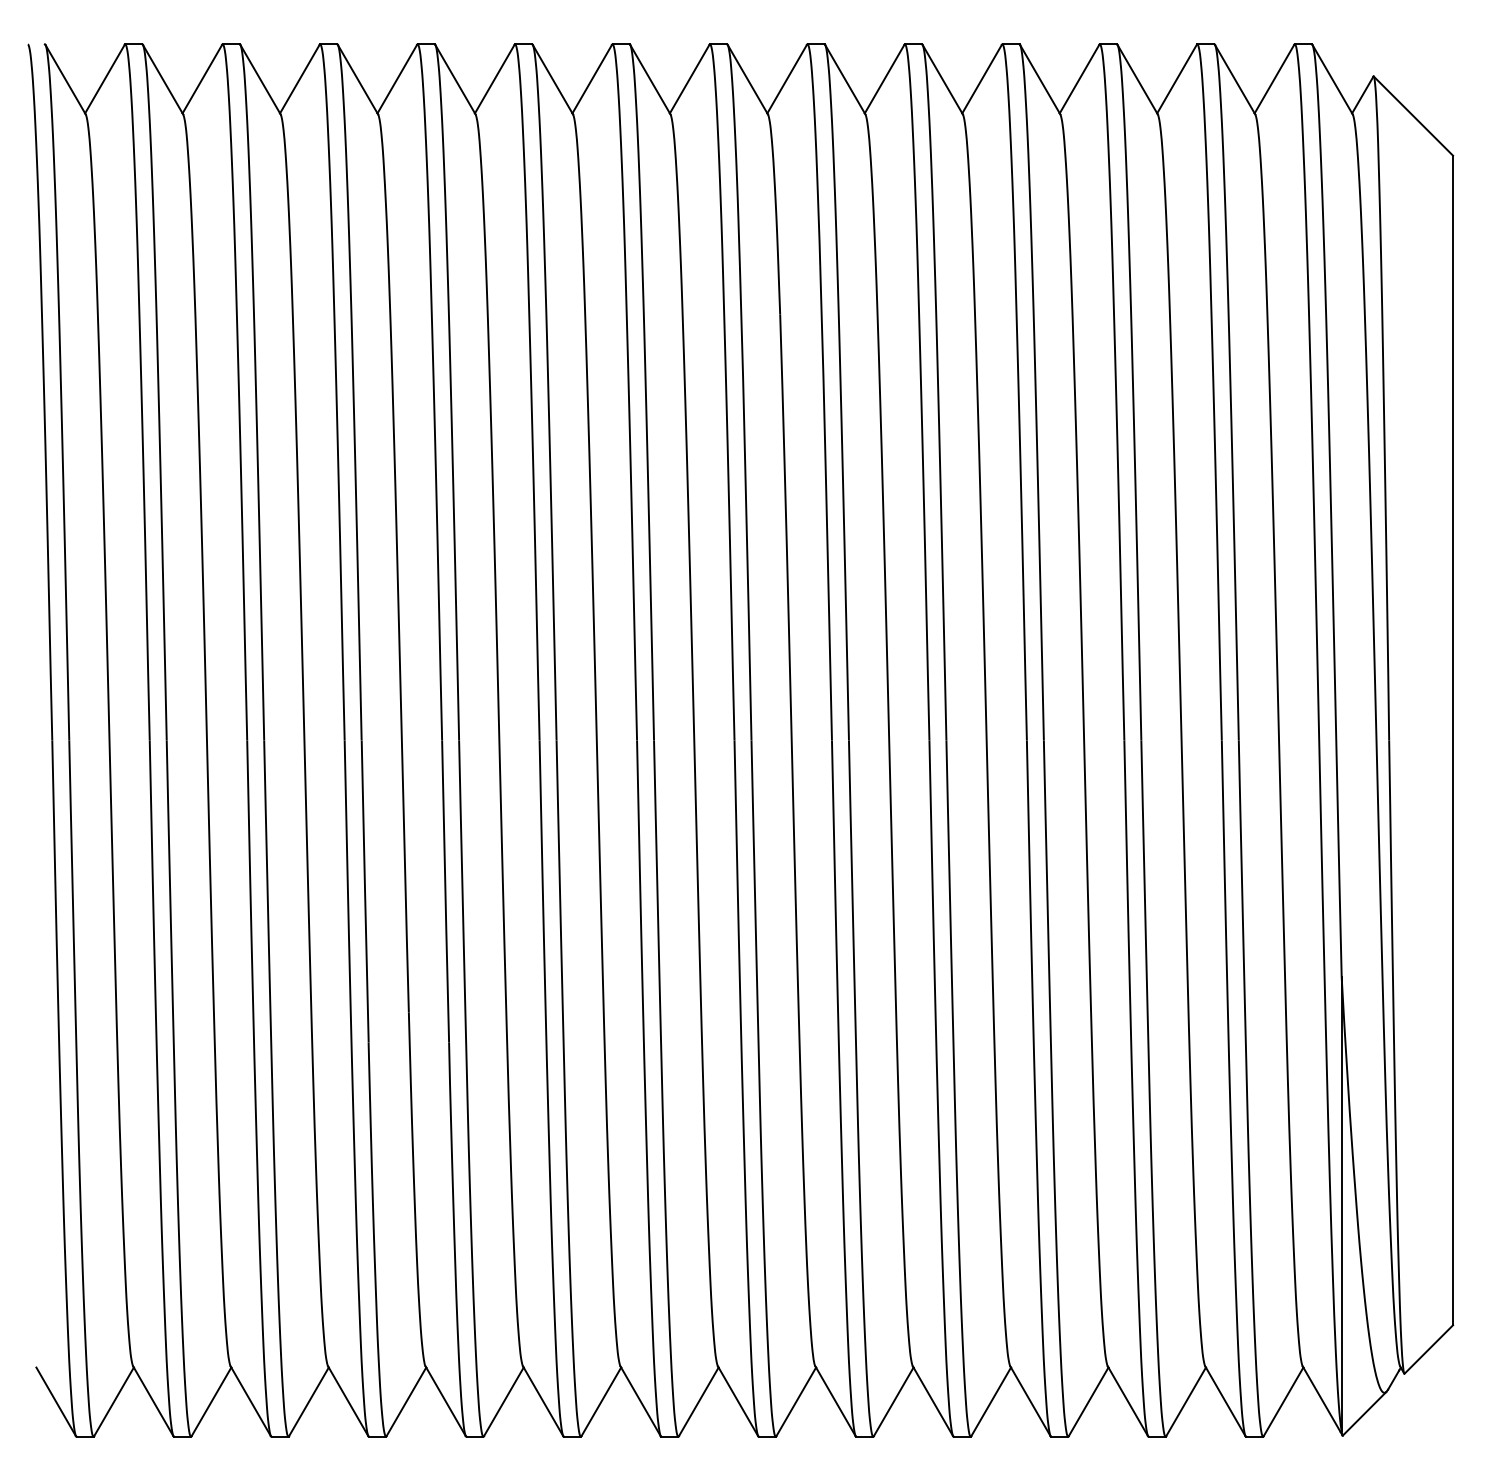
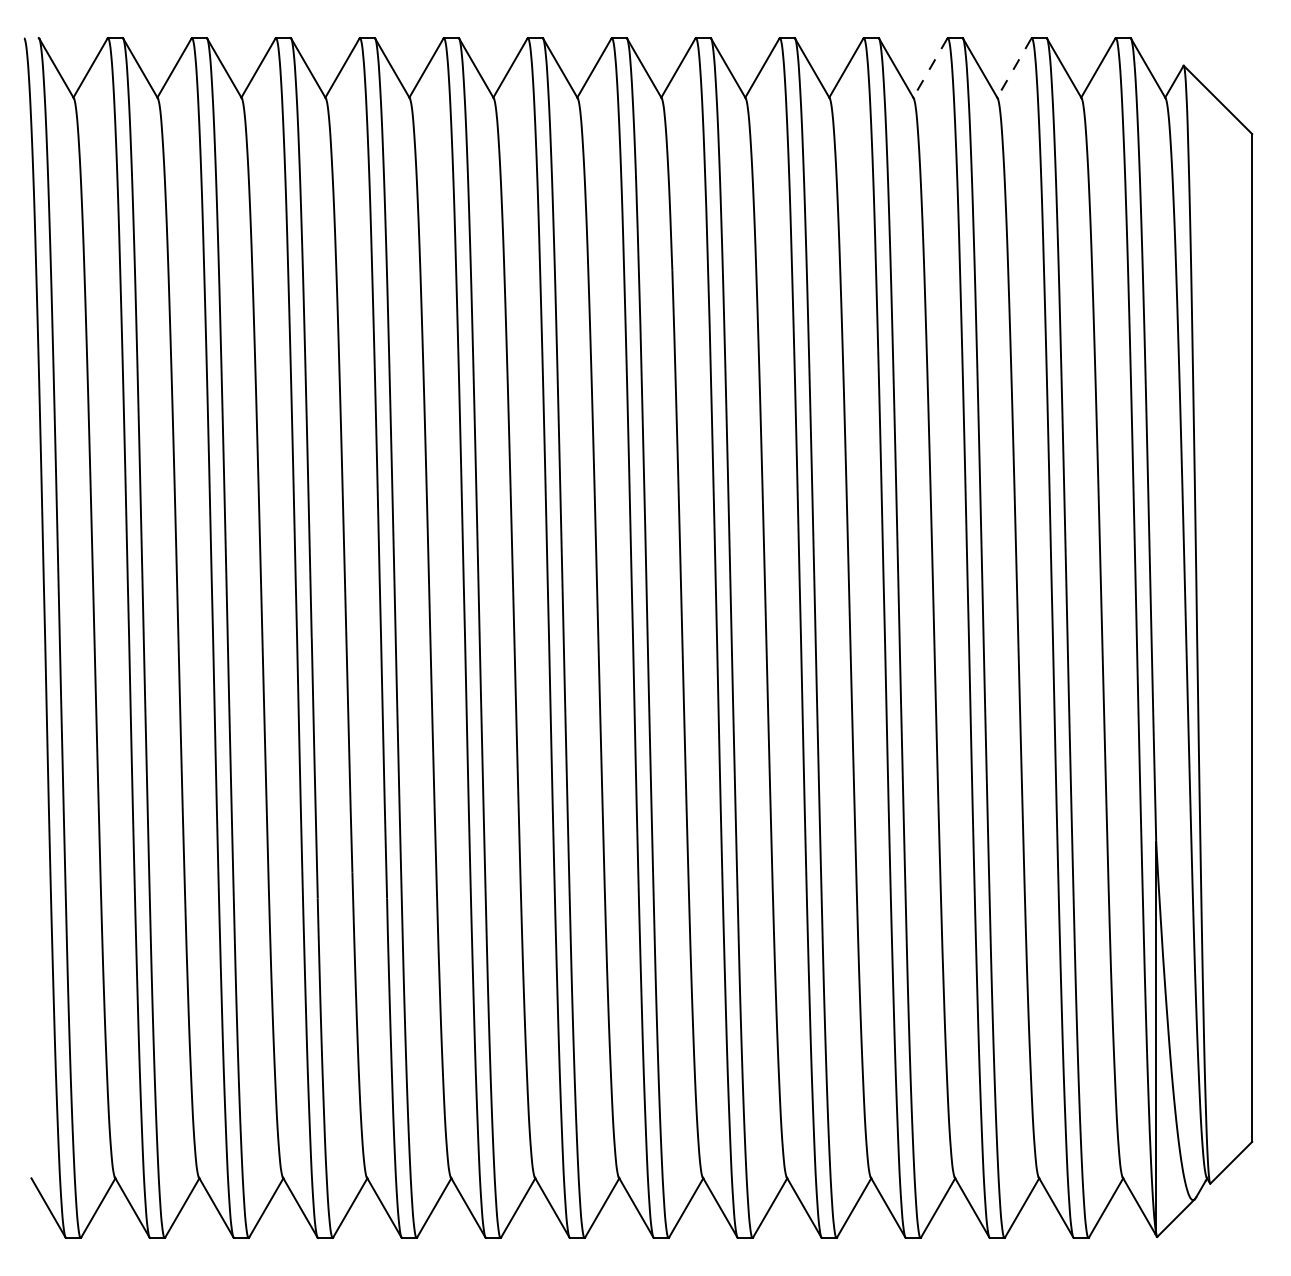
line: (1079, 79) -> (930, 68), solid -> dashed
line: (1176, 79) -> (1013, 68), solid -> dashed

